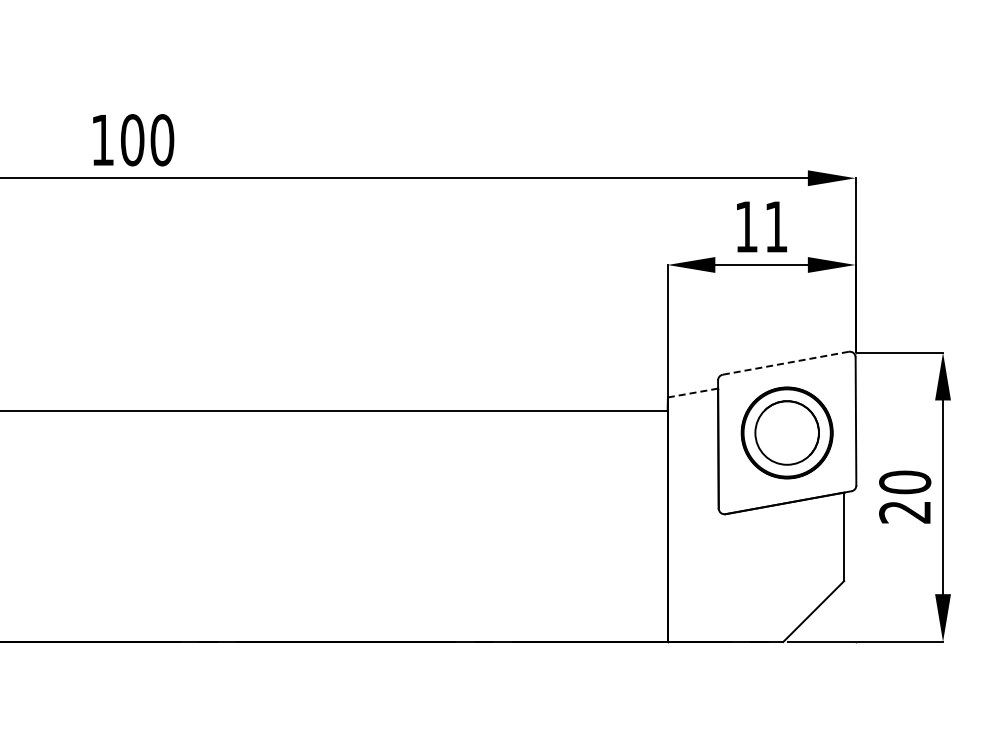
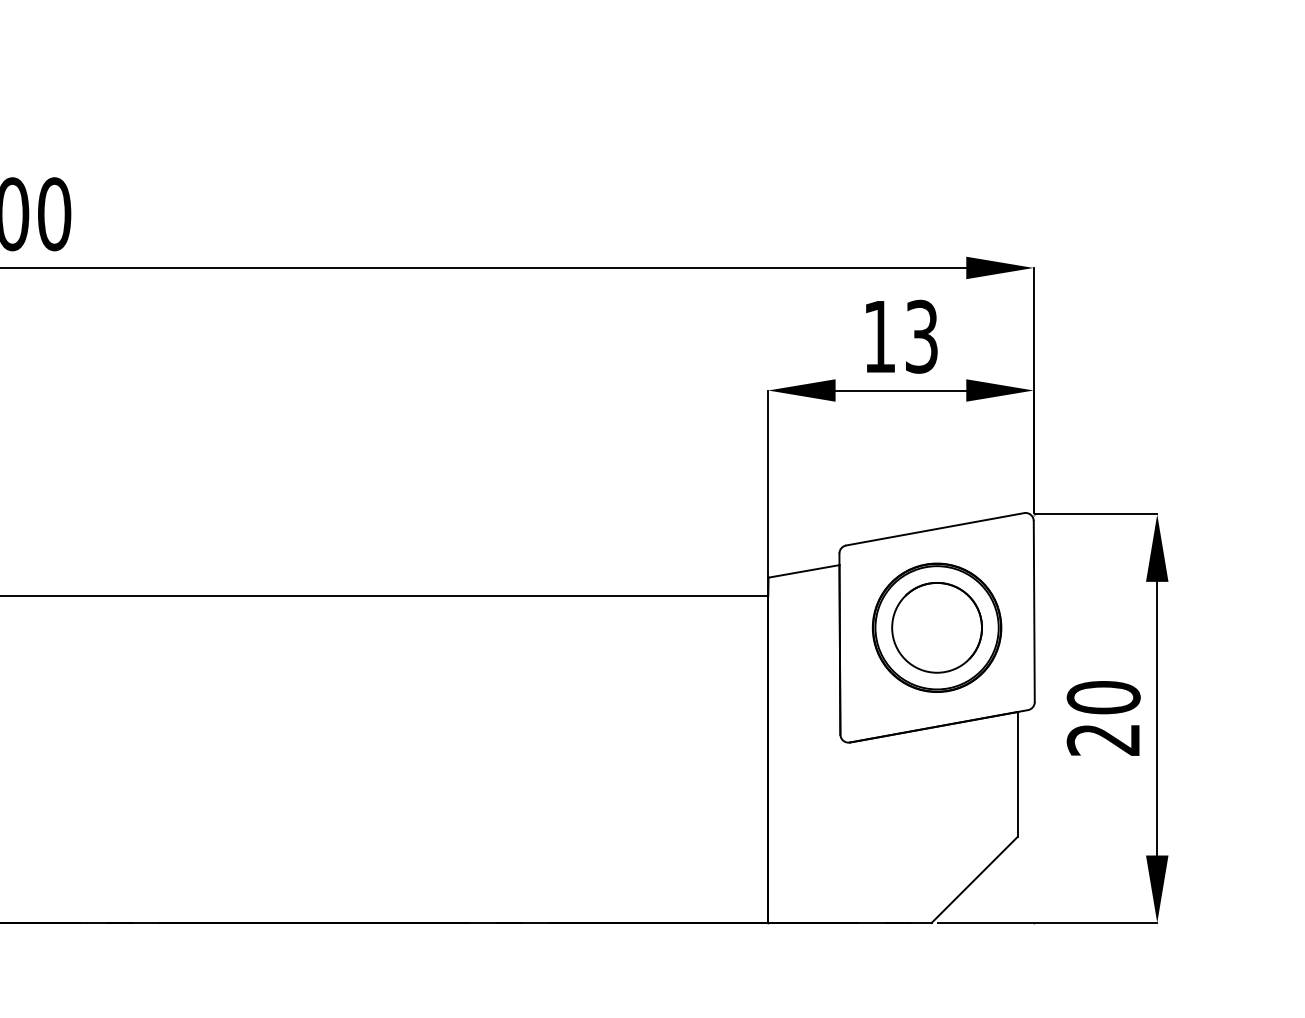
text: (776, 226) -> (921, 336), 11 -> 13
line: (785, 363) -> (934, 529), dashed -> solid
line: (692, 393) -> (803, 572), dashed -> solid

